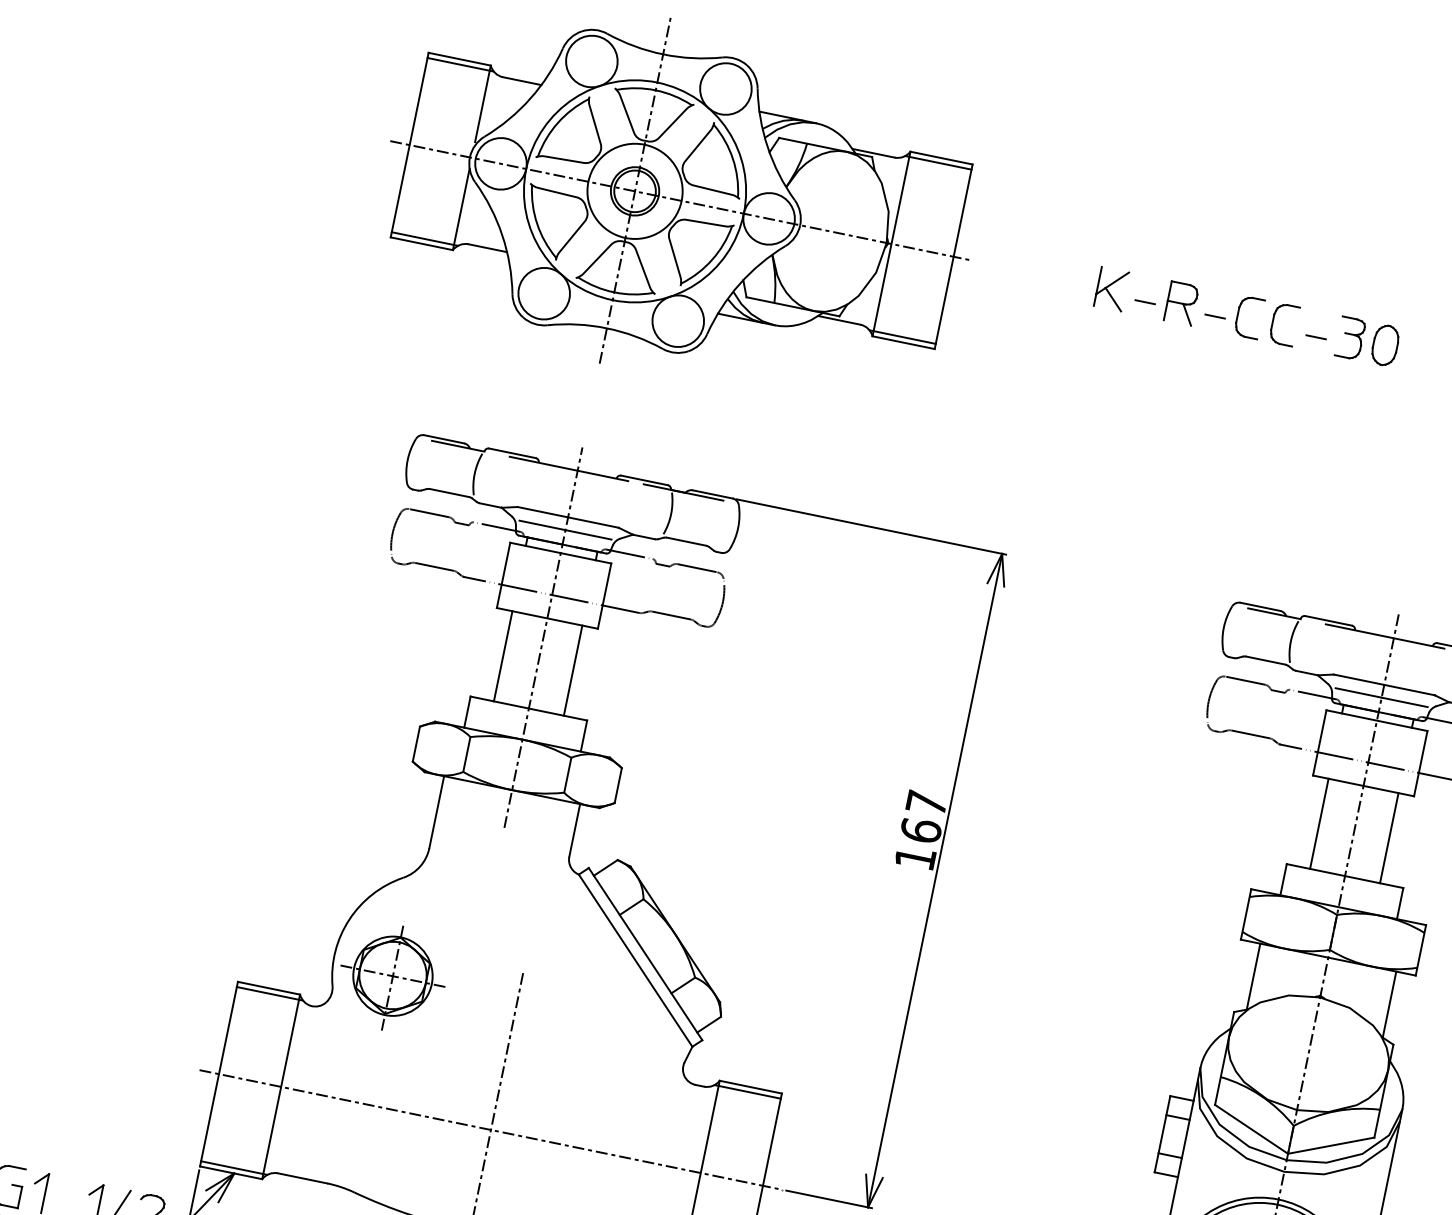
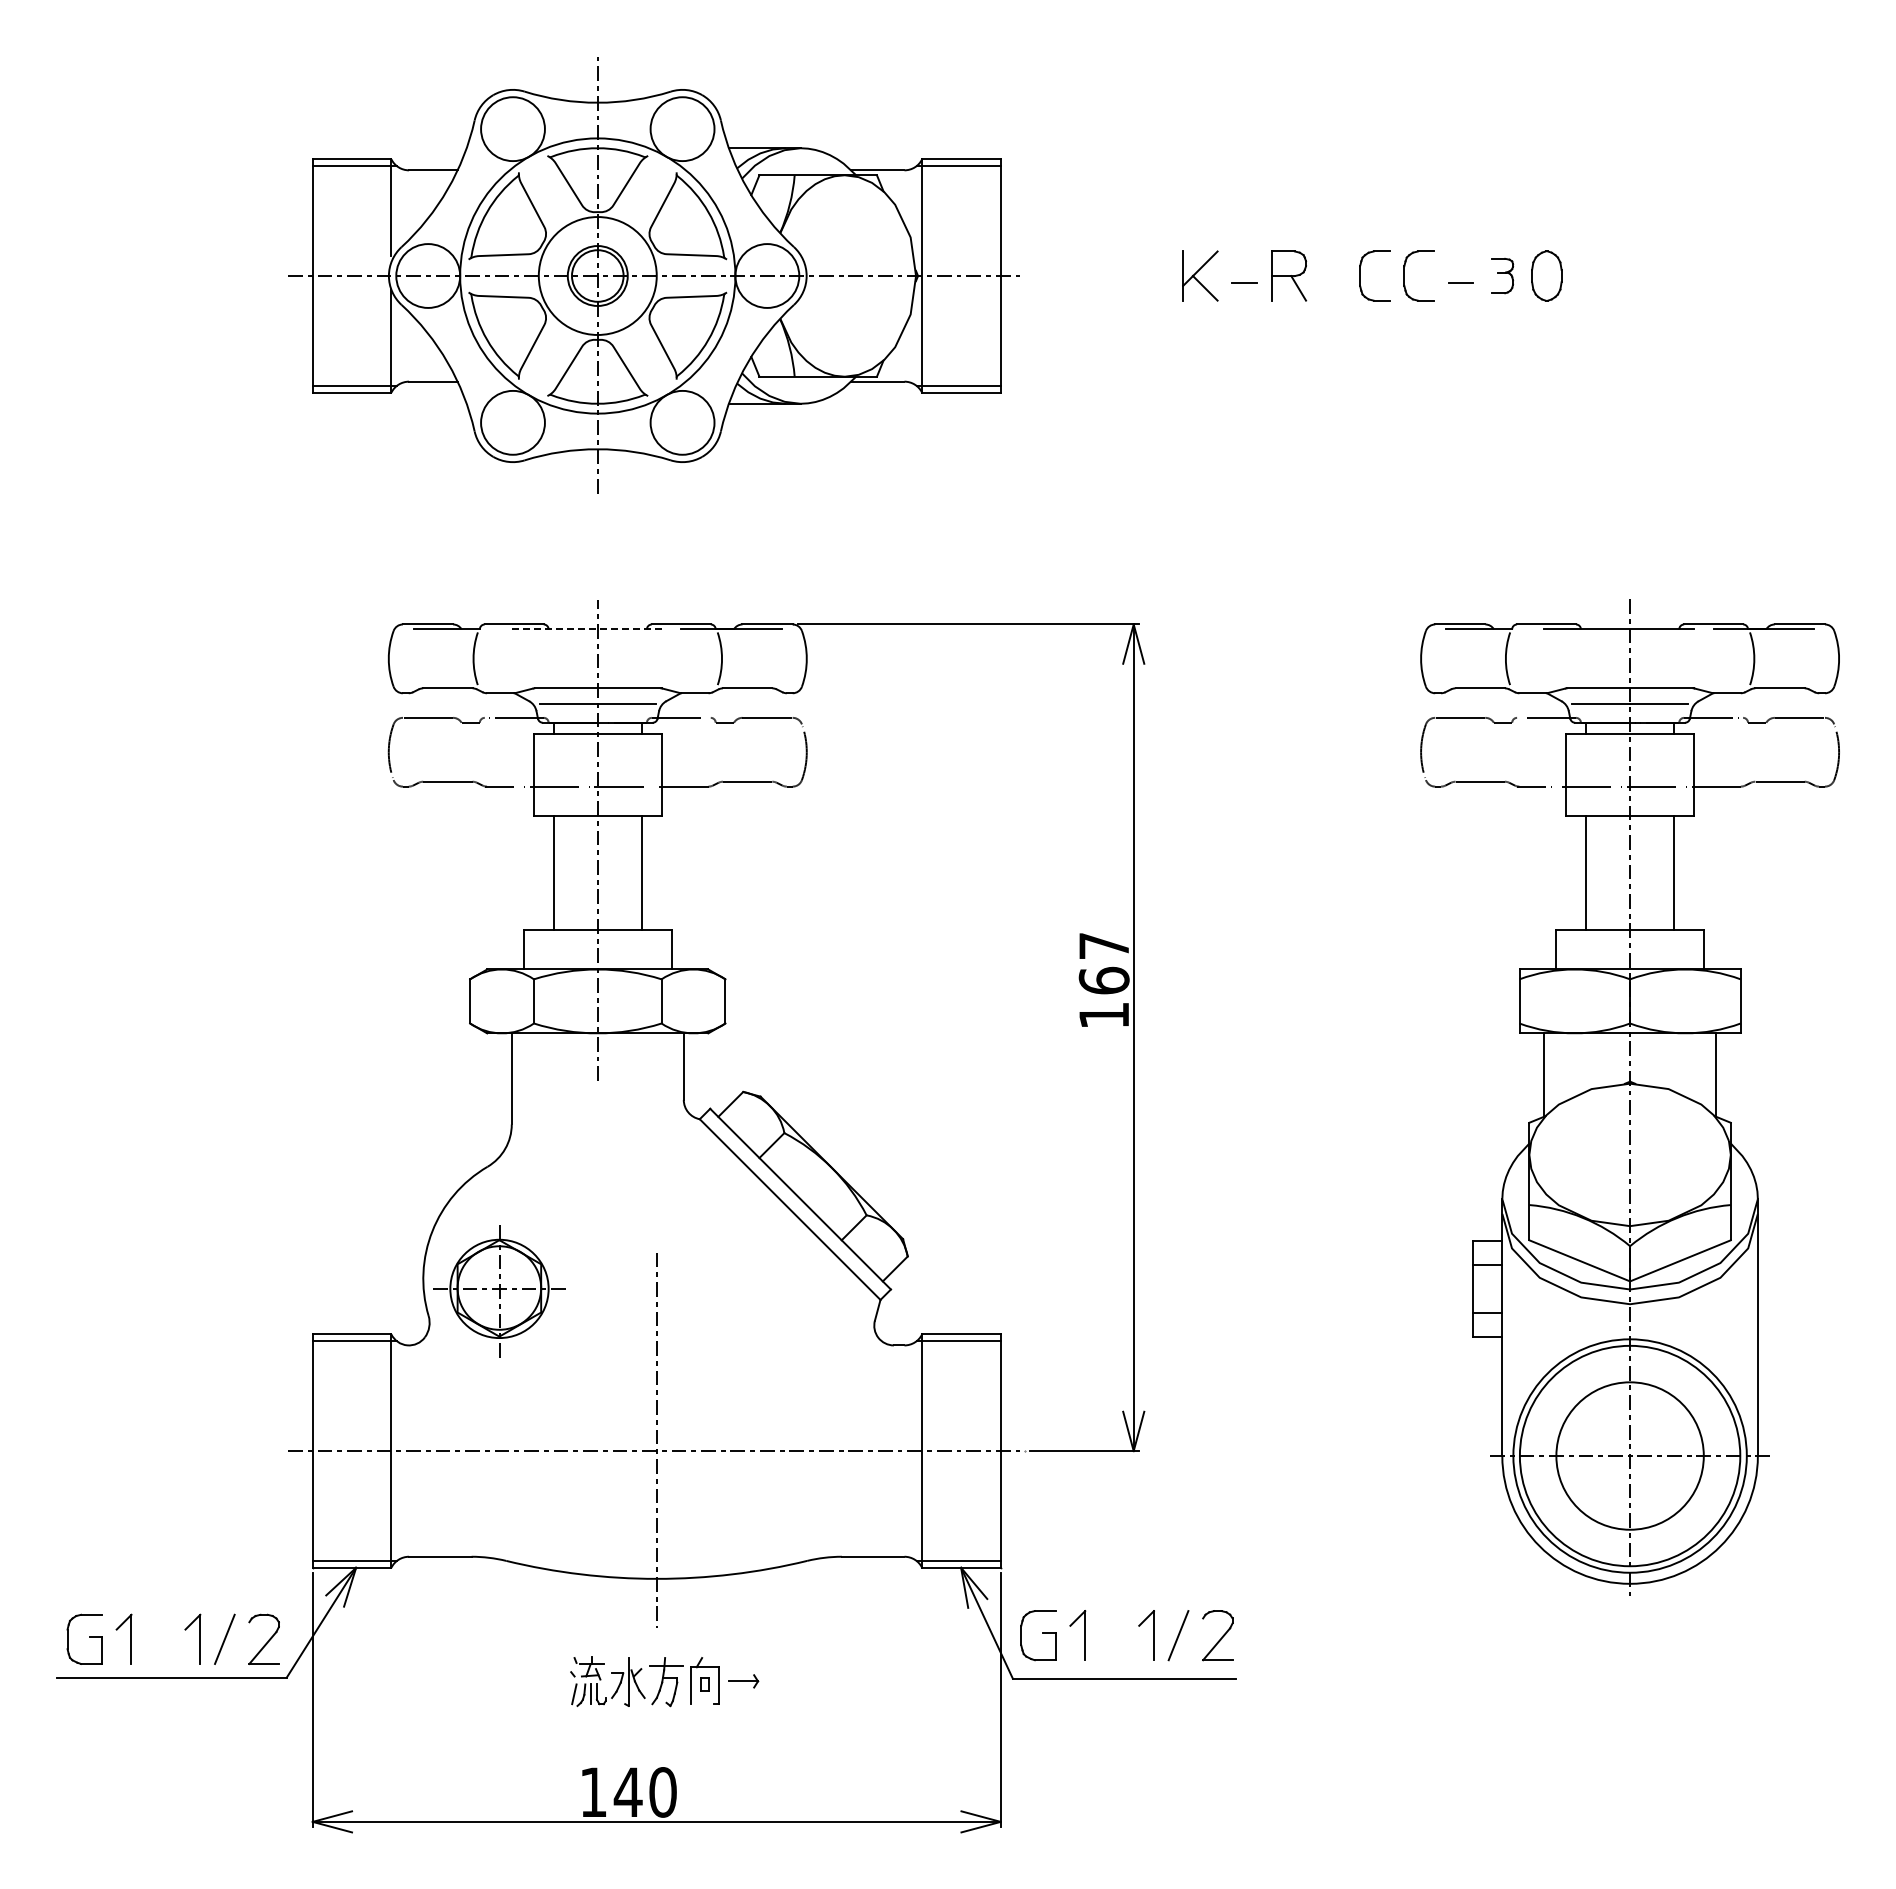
line: (1214, 316) -> (1332, 283), removed
part: (1350, 337) -> (1502, 275), size x0.7
line: (568, 469) -> (586, 629), solid -> dashed

